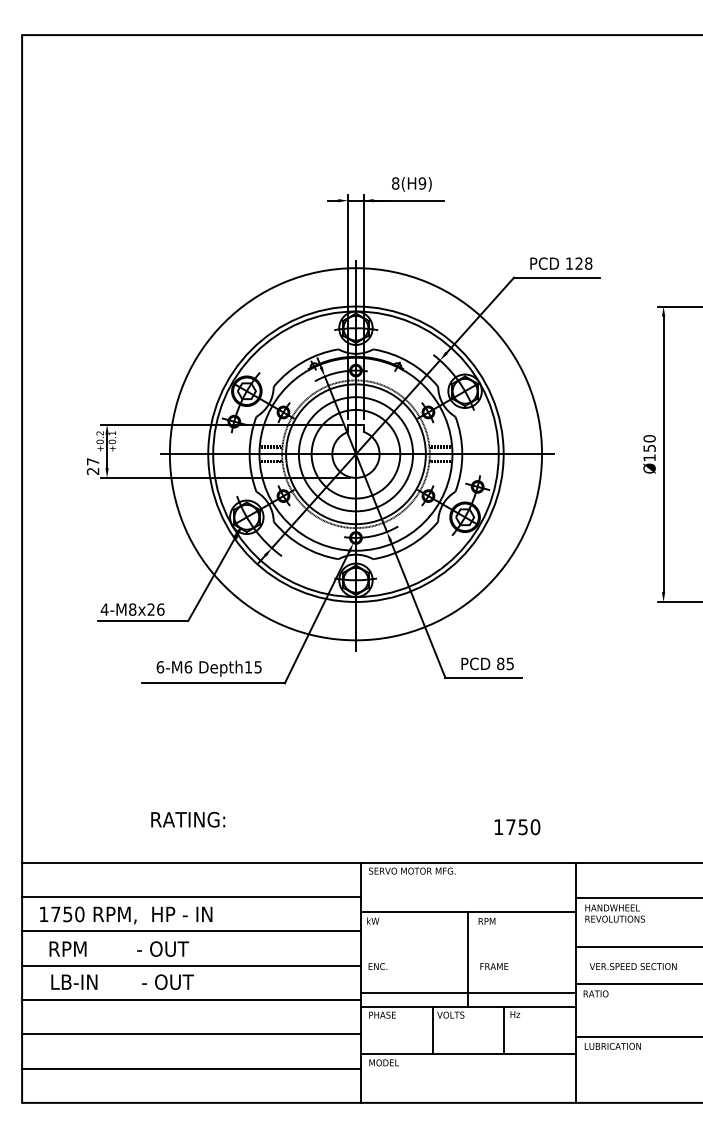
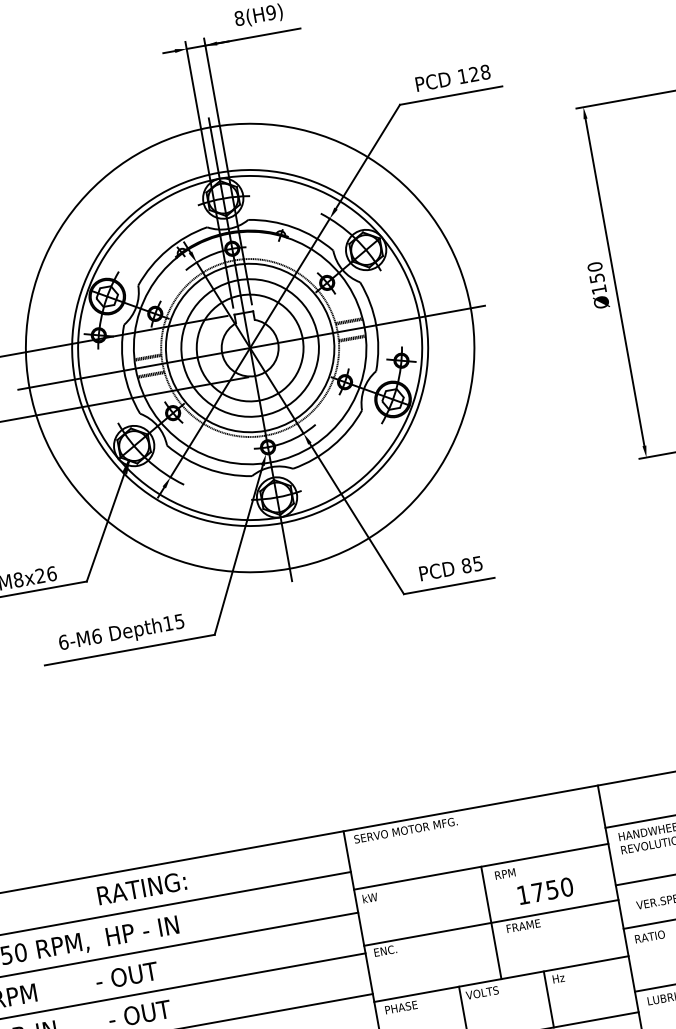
text: (188, 819) -> (142, 888), moved
text: (517, 827) -> (545, 891), moved
line: (468, 993) -> (491, 923), moved

